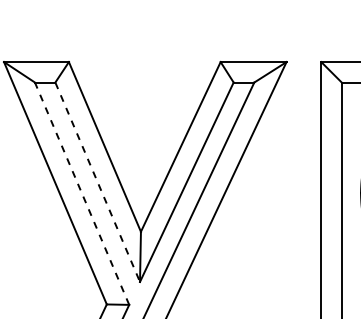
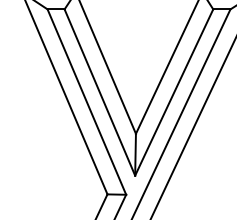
line: (97, 182) -> (99, 92), dashed -> solid
line: (82, 193) -> (87, 101), dashed -> solid

